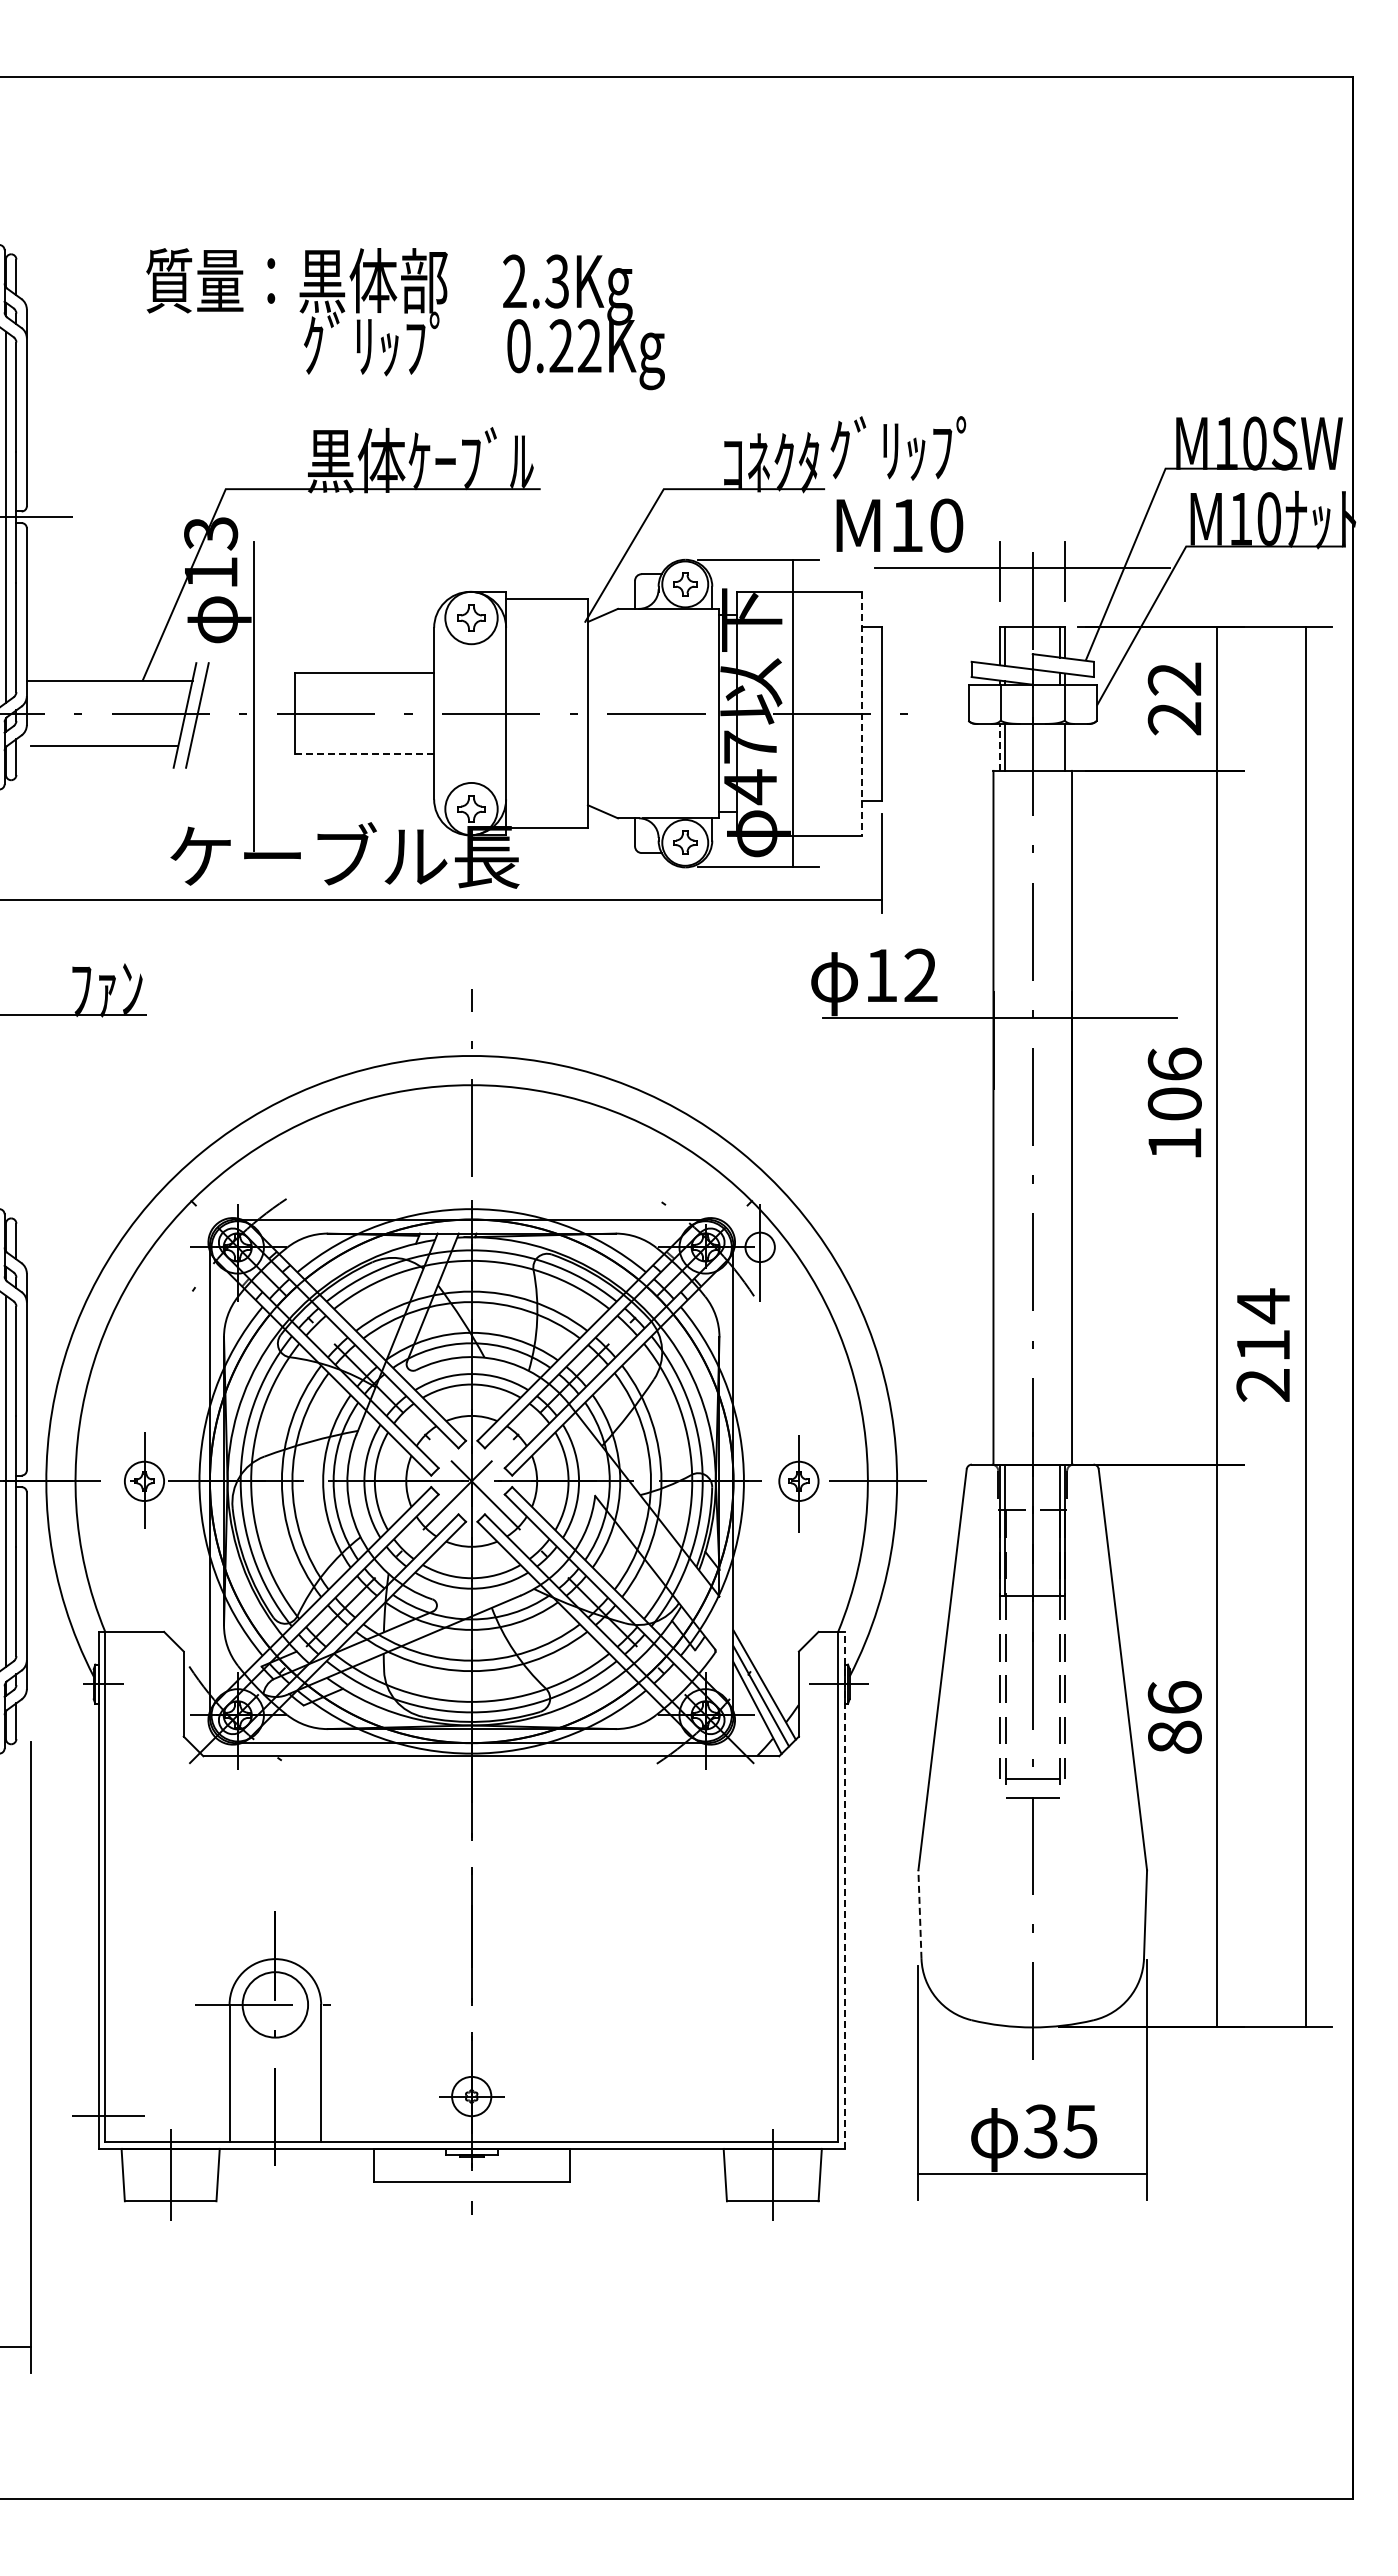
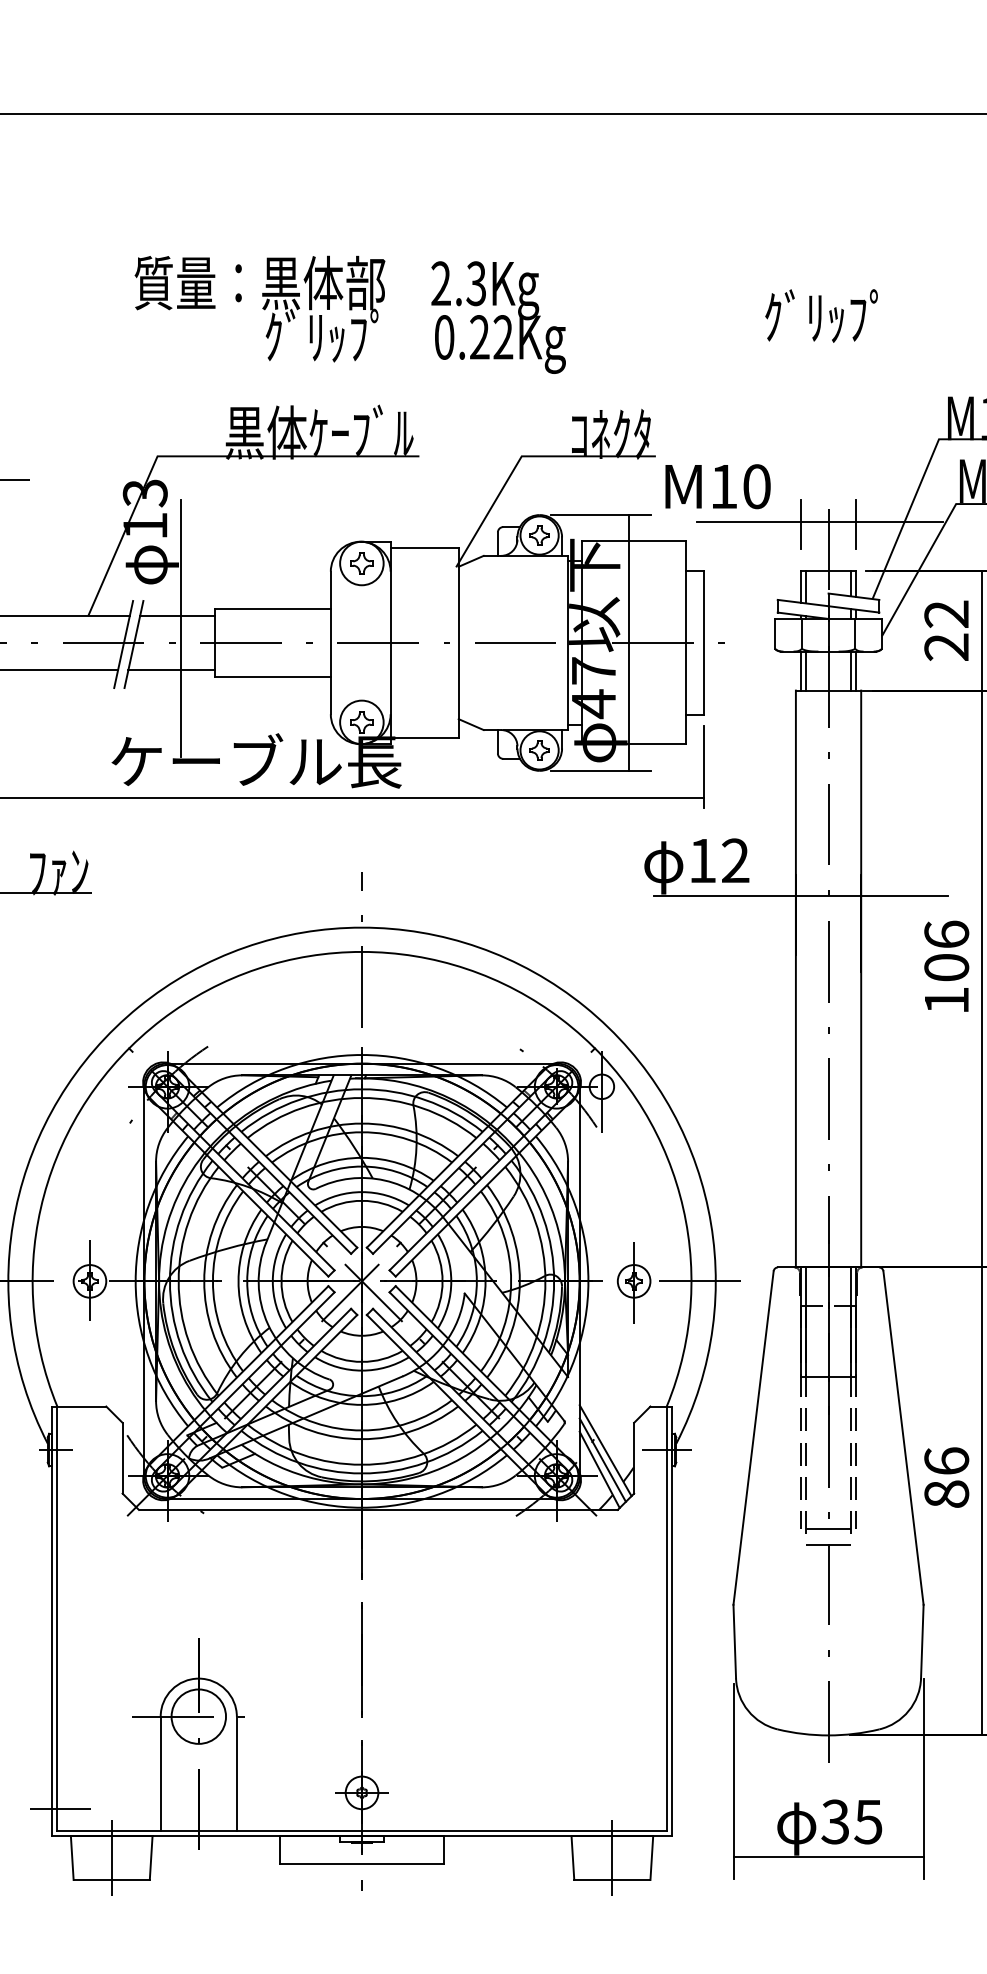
text: (405, 319) -> (350, 315), moved
text: (898, 448) -> (821, 316), moved
line: (249, 680) -> (177, 615), added
line: (861, 714) -> (686, 643), dashed -> solid
line: (242, 746) -> (171, 670), added
line: (1000, 746) -> (801, 670), dashed -> solid
line: (1060, 746) -> (851, 670), added
line: (364, 754) -> (272, 676), dashed -> solid
line: (844, 1890) -> (672, 1621), dashed -> solid
line: (919, 1914) -> (734, 1641), dashed -> solid

